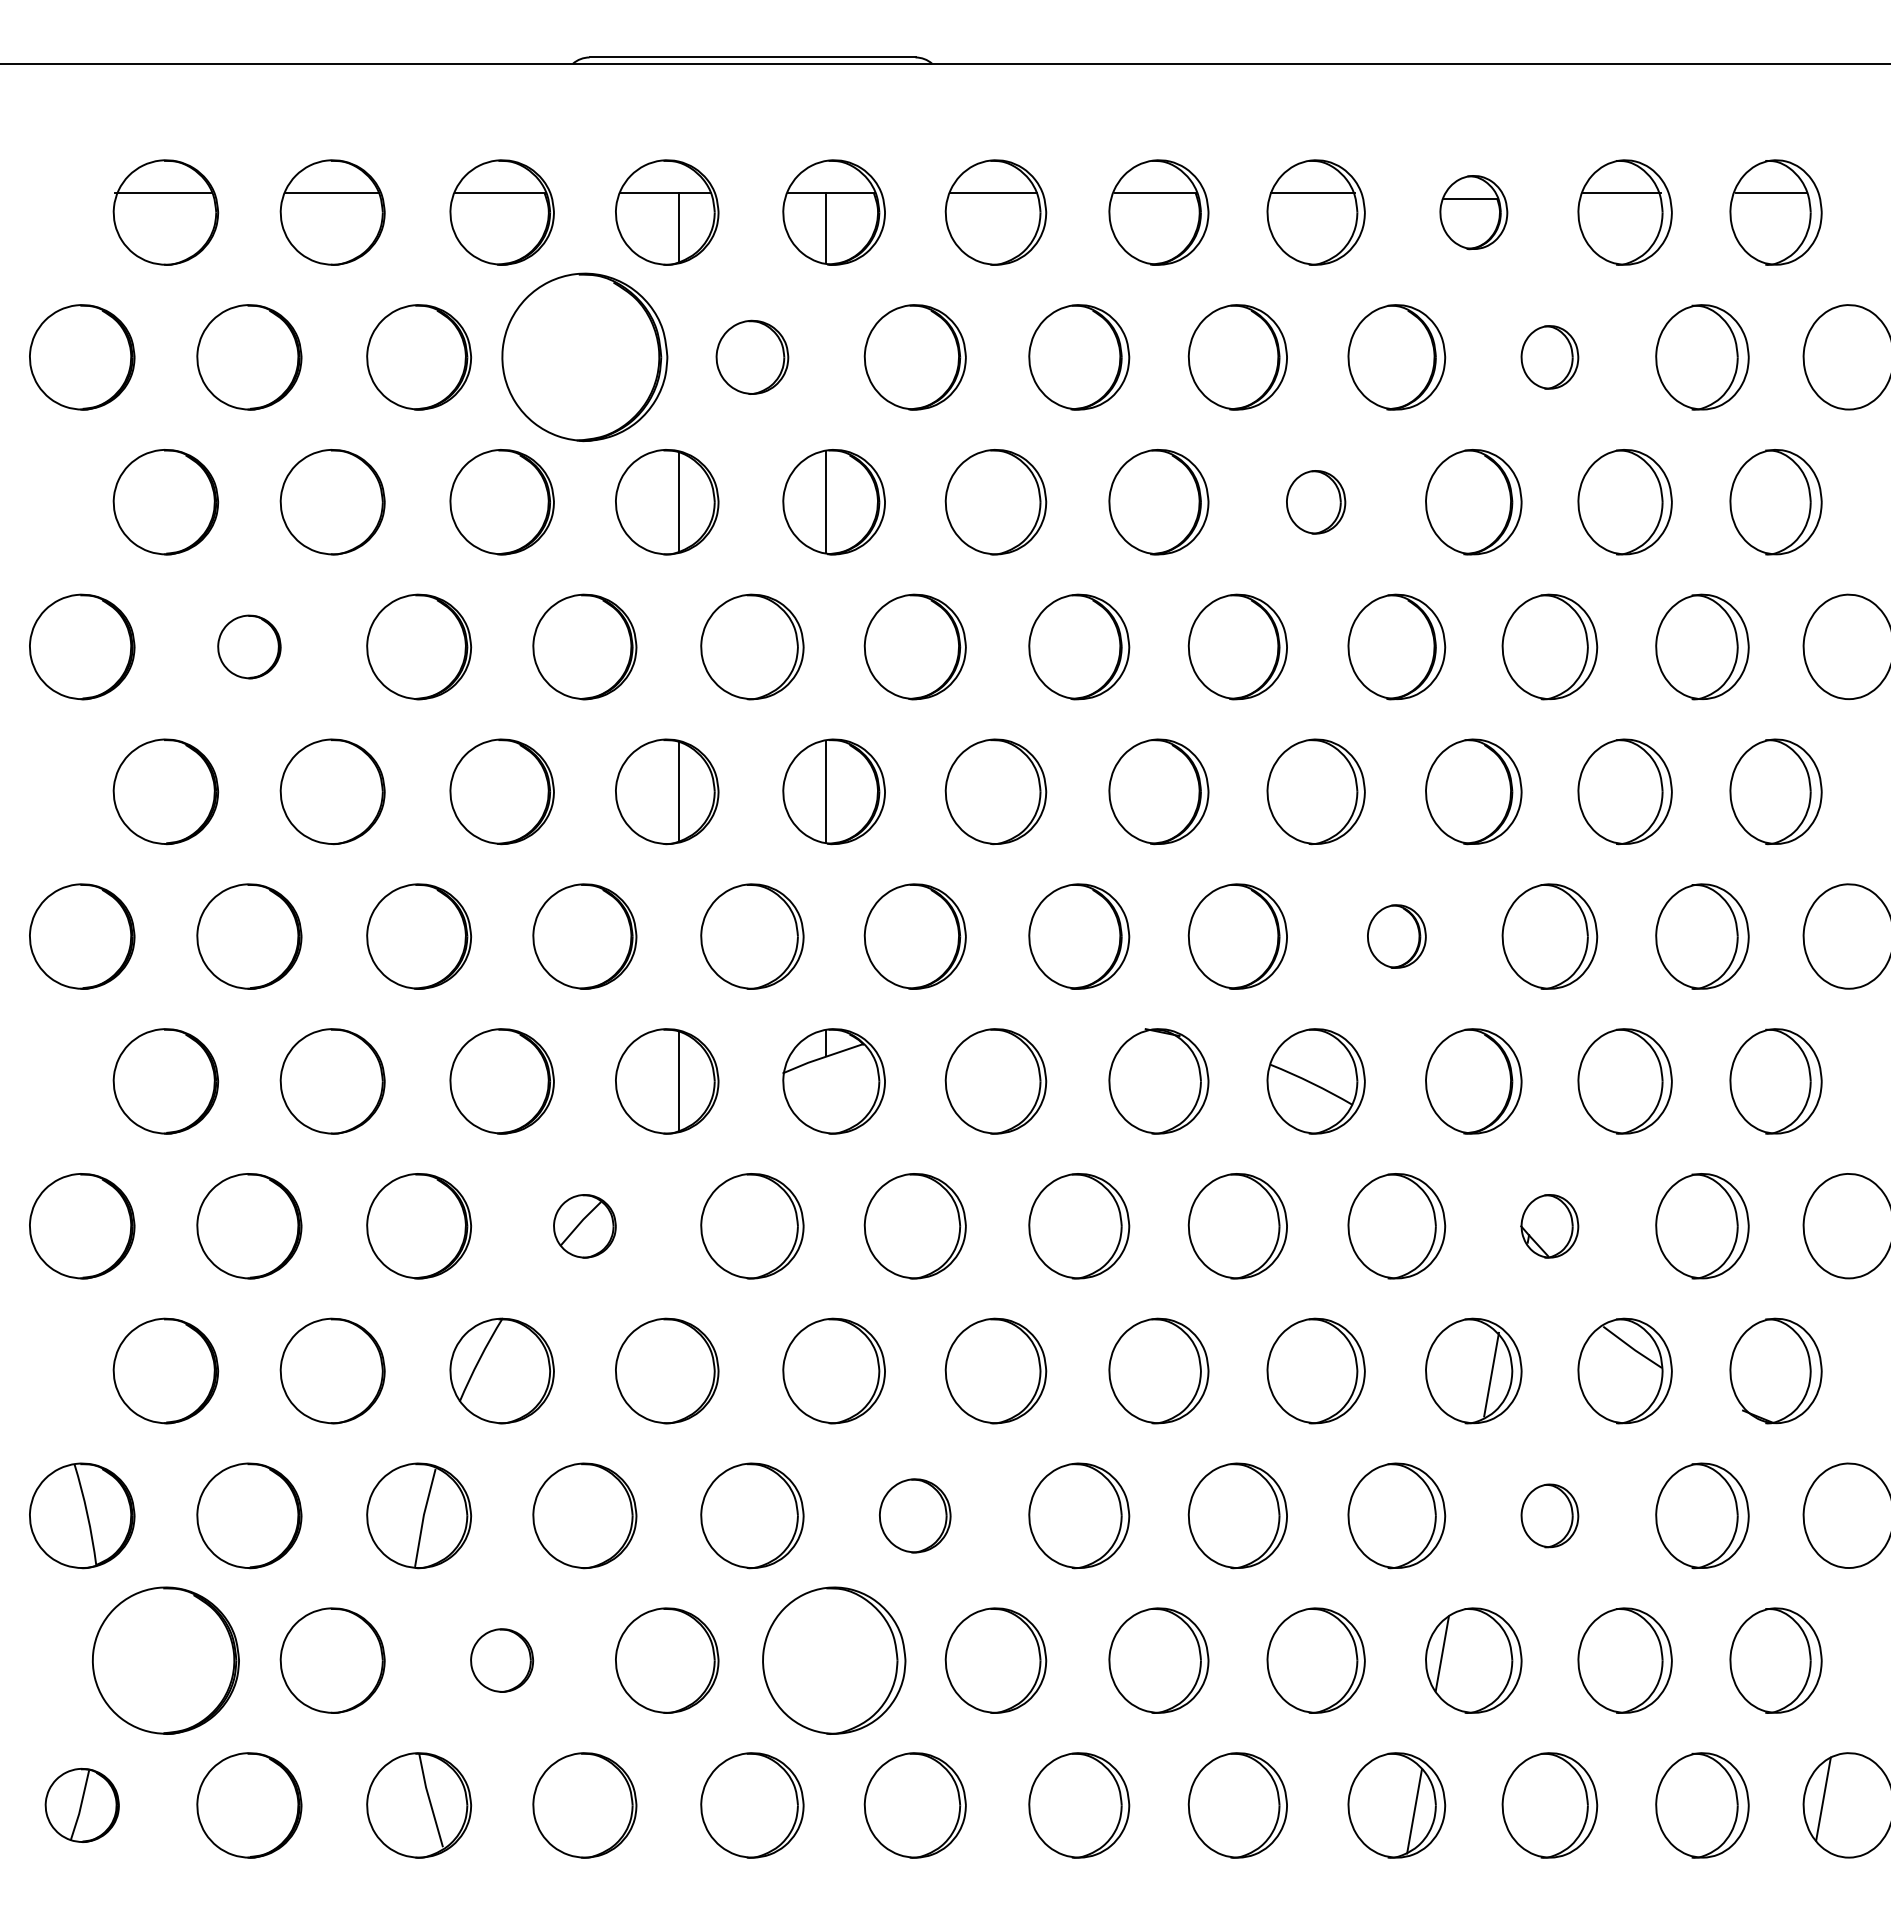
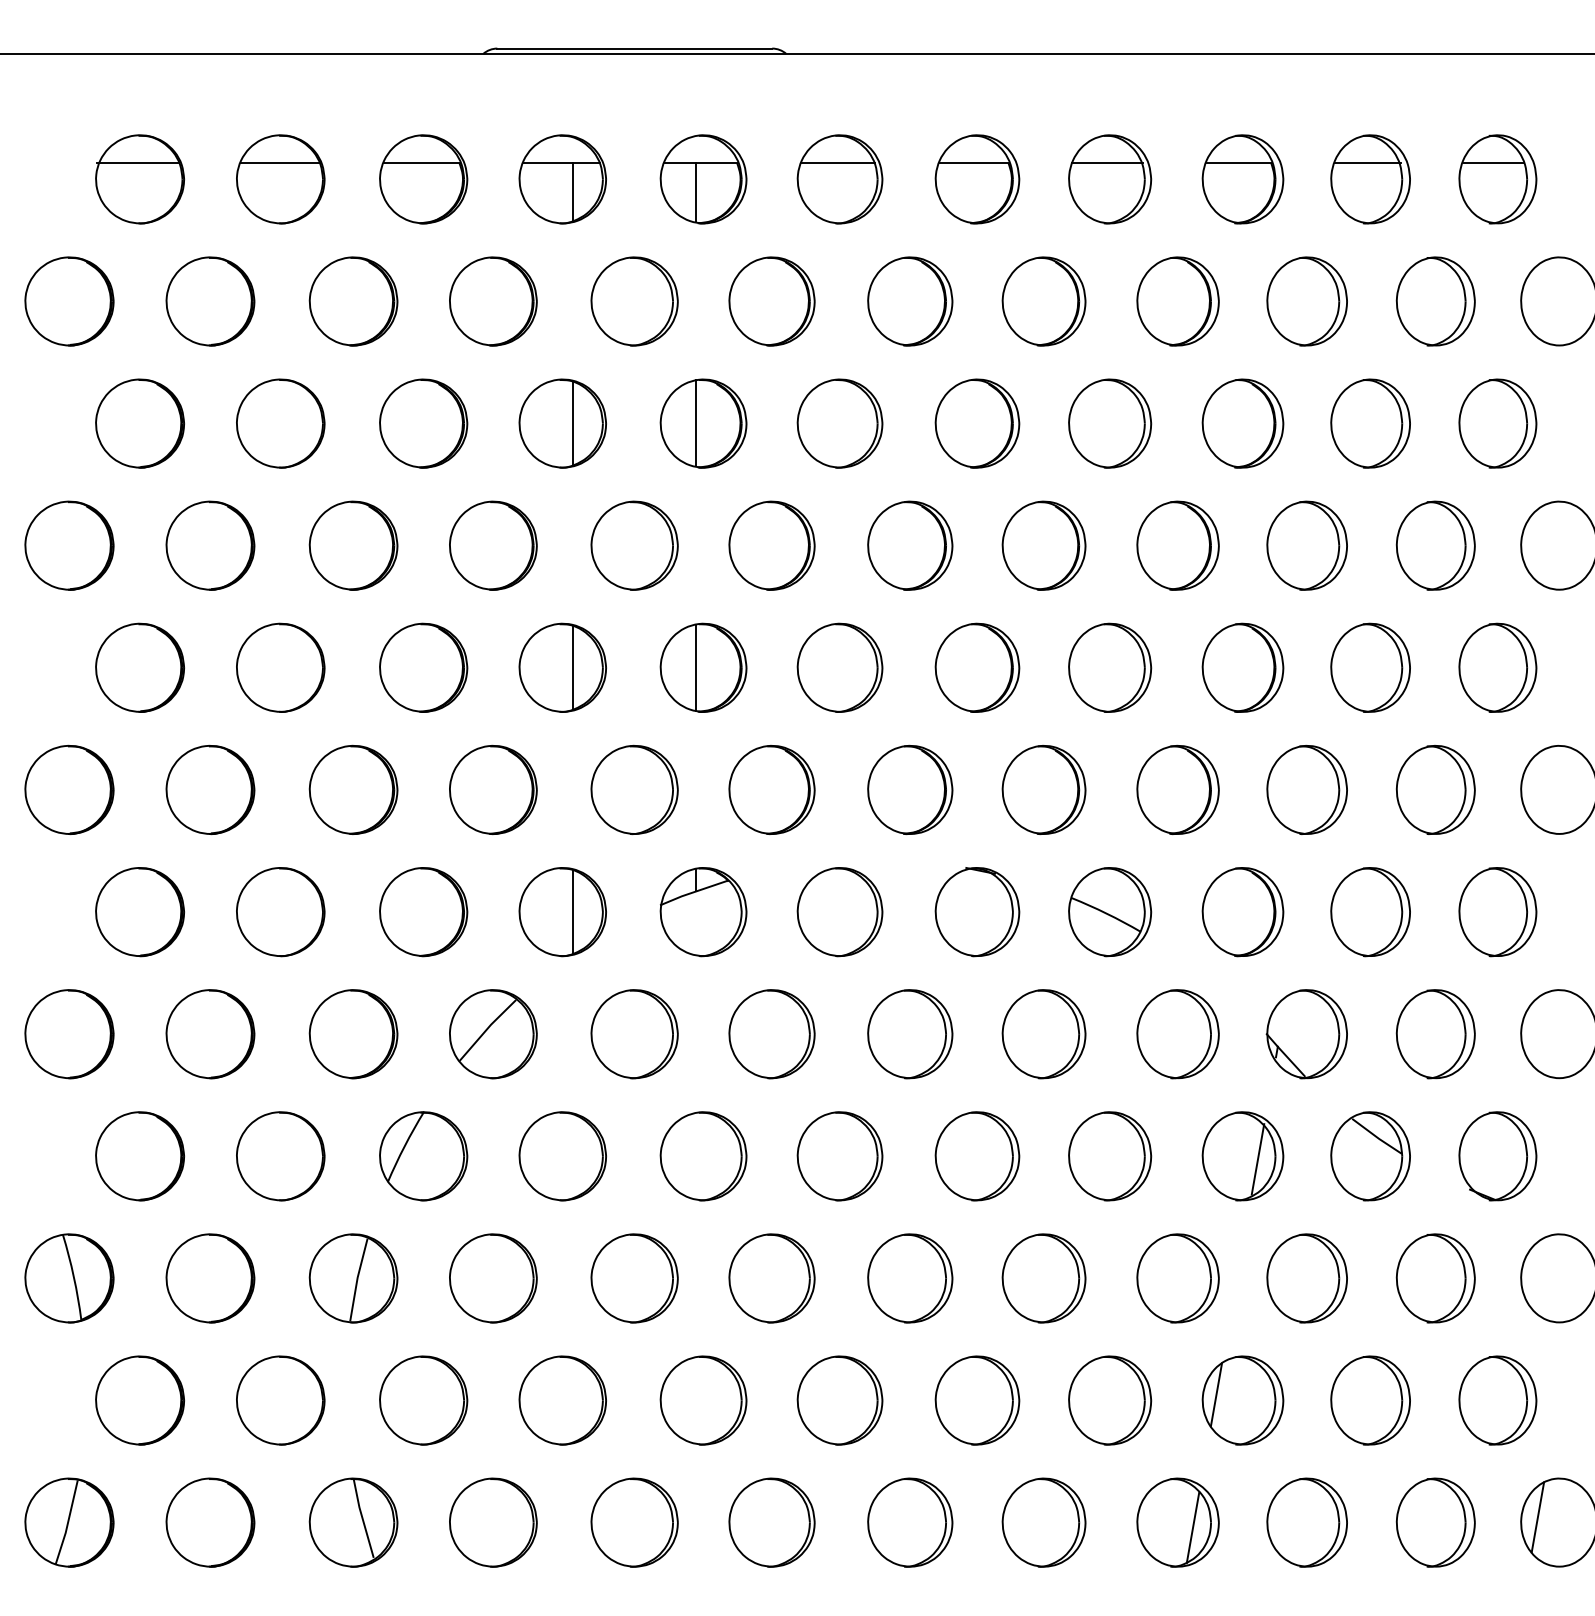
part: (1473, 212) -> (1242, 179), size x1.43
part: (584, 357) -> (493, 301), size x0.62
part: (752, 357) -> (634, 301), size x1.43
part: (1549, 357) -> (1306, 301), size x1.67
part: (1315, 502) -> (1109, 423), size x1.67
part: (249, 646) -> (210, 545), size x1.67
part: (1396, 936) -> (1177, 789), size x1.67
part: (584, 1226) -> (493, 1034), size x1.67
part: (1549, 1226) -> (1306, 1034), size x1.67
part: (914, 1515) -> (771, 1278), size x1.43
part: (1549, 1515) -> (1306, 1278), size x1.67
part: (165, 1660) -> (139, 1400), size x0.71
part: (501, 1660) -> (423, 1400), size x1.67
part: (833, 1660) -> (703, 1400), size x0.71
part: (82, 1805) -> (69, 1522), size x1.43

